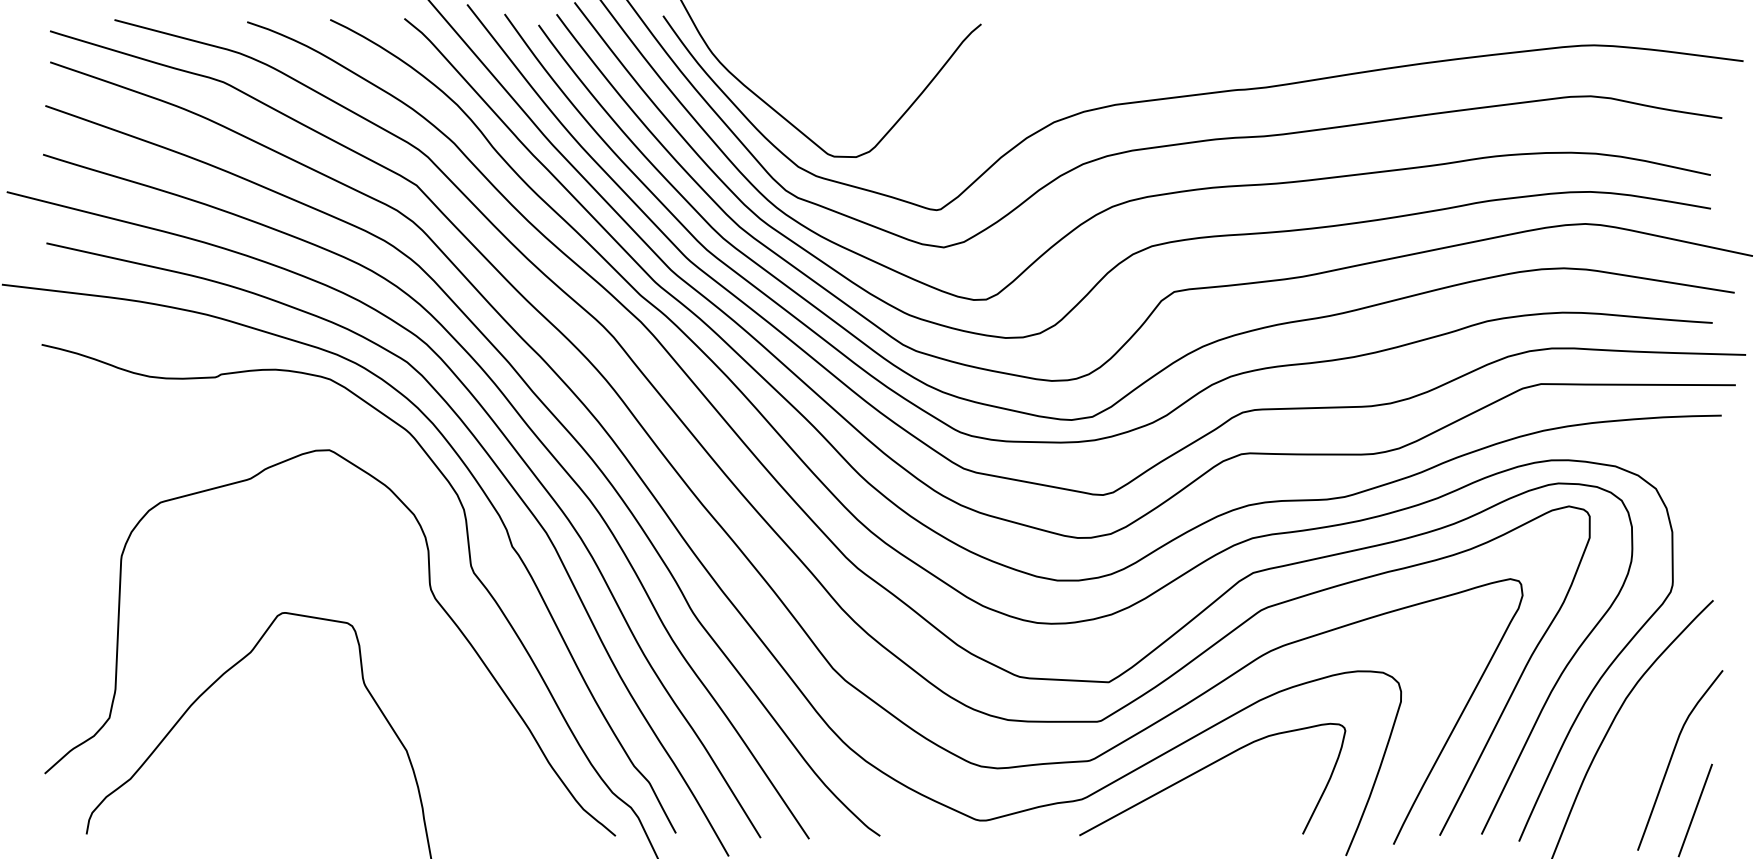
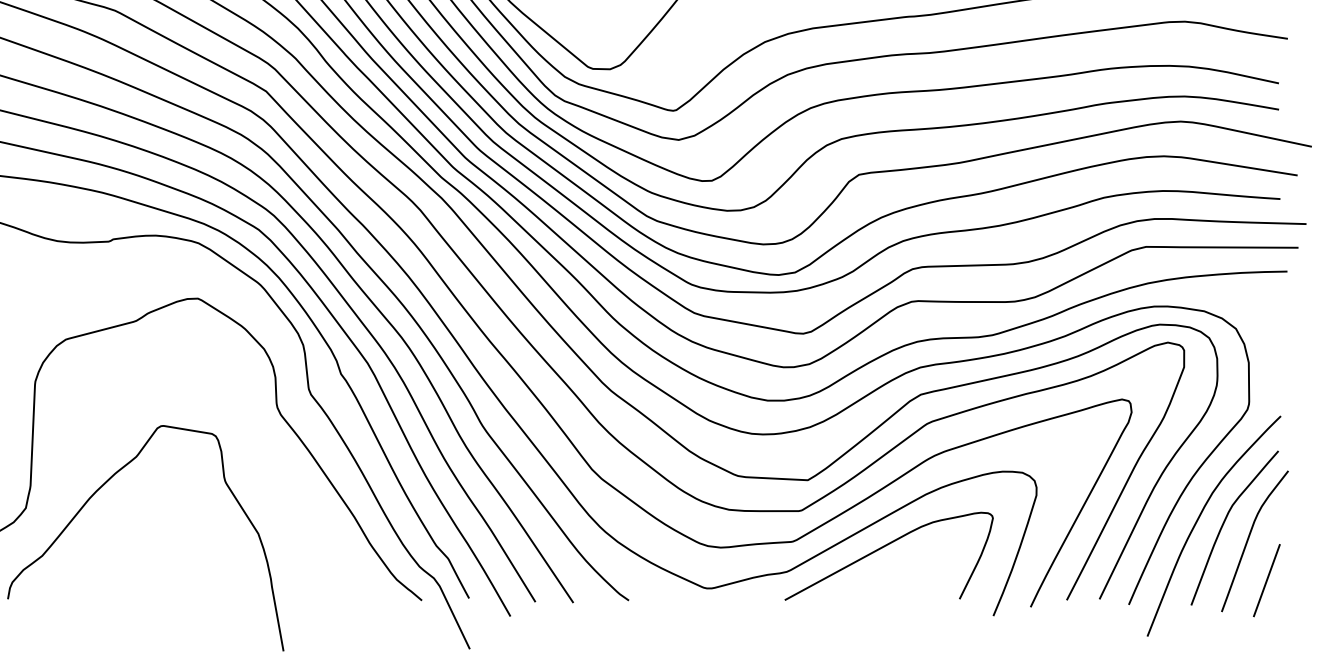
curve: (1640, 739) -> (1223, 525), added

